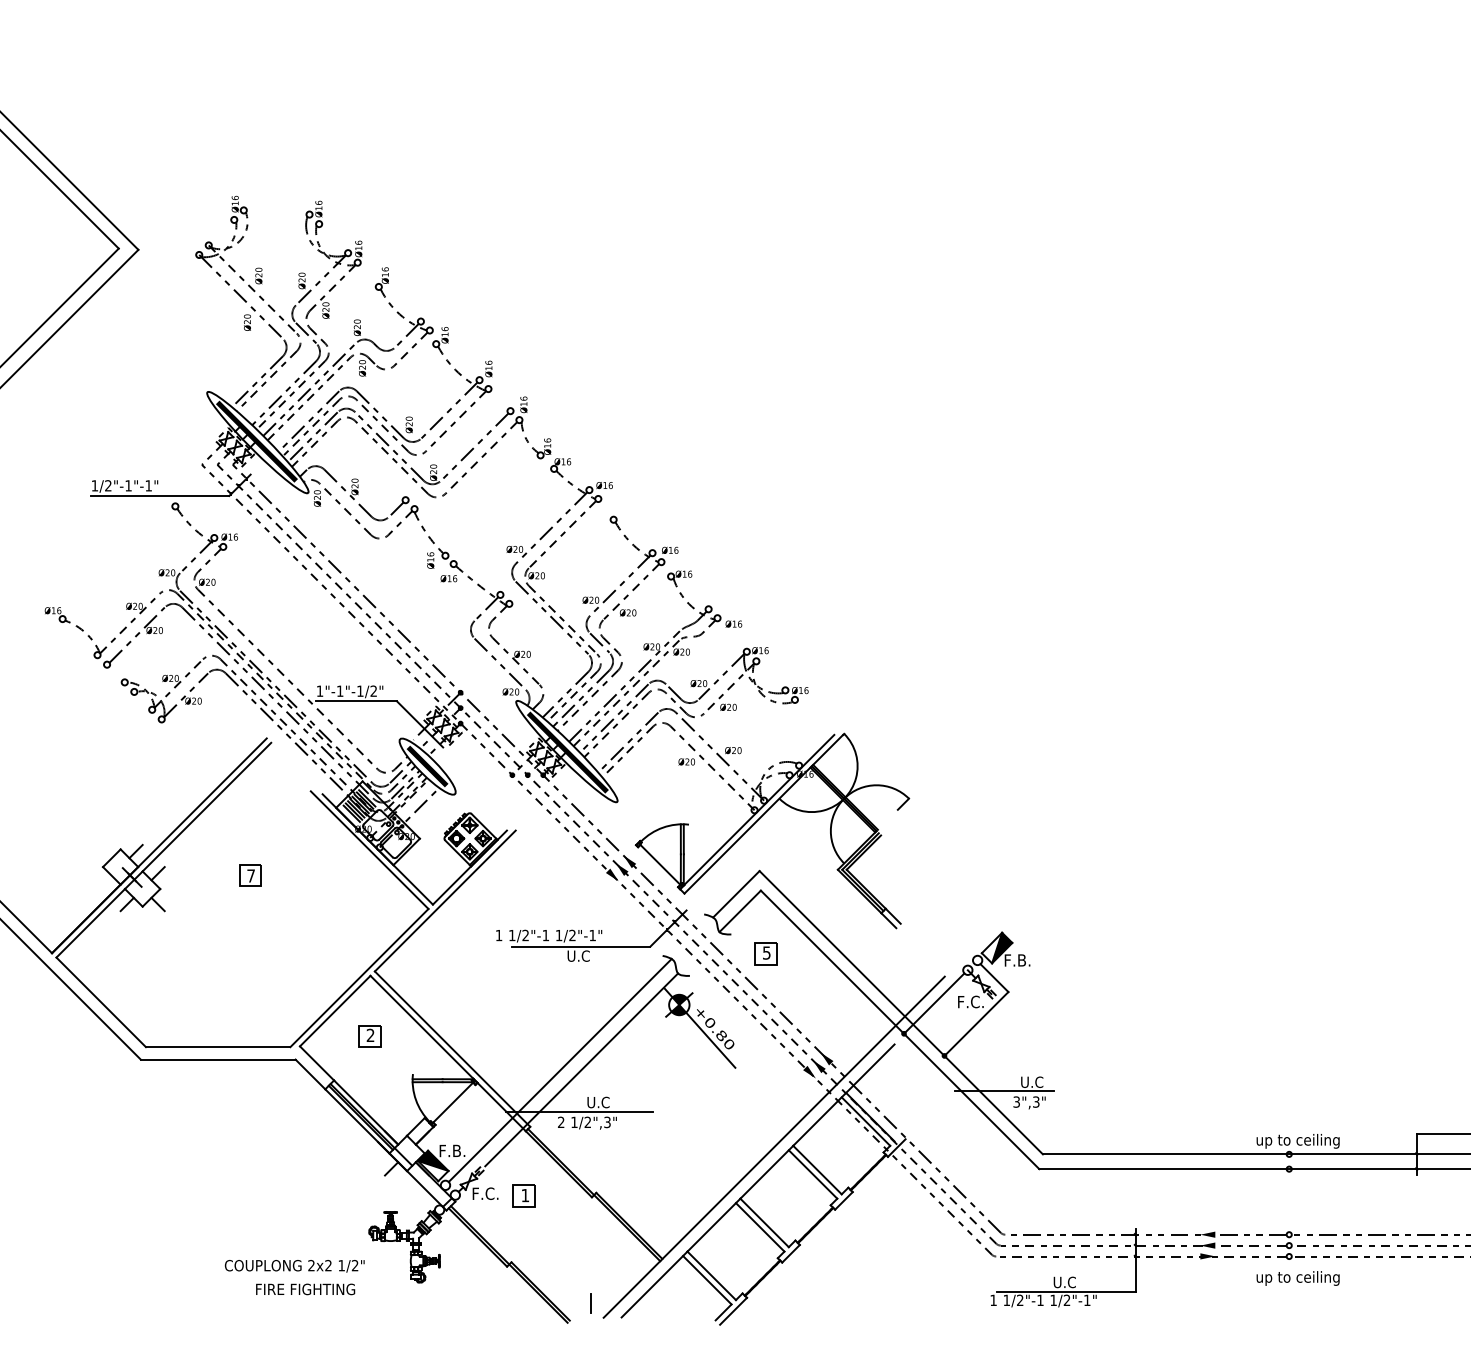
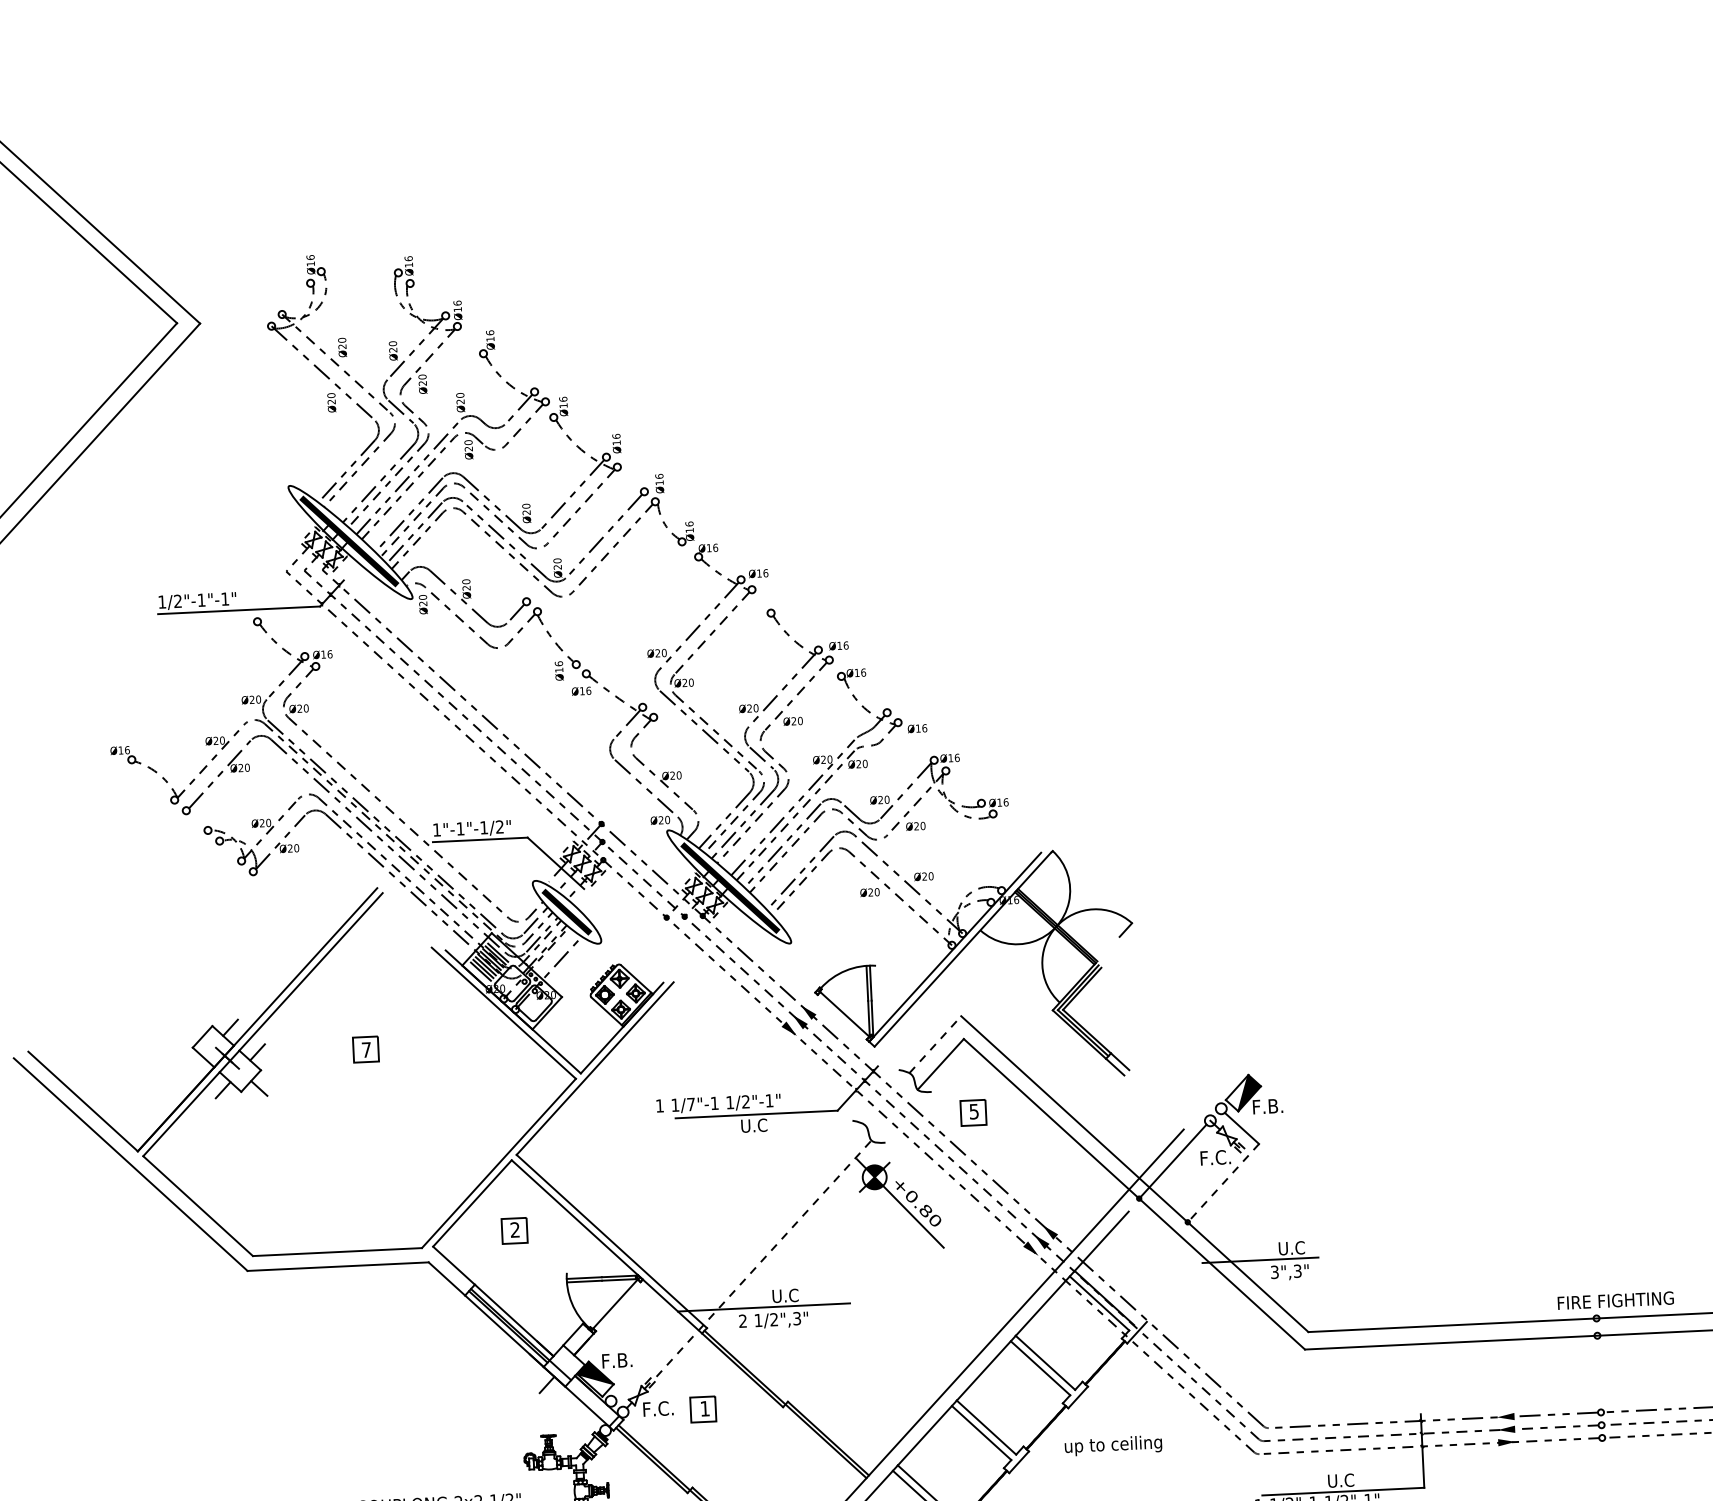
line: (736, 894) -> (935, 1044), solid -> dashed
text: (525, 935) -> (690, 1104), 1/2"-1 -> 1/7"-1
line: (976, 1024) -> (1223, 1183), solid -> dashed
line: (559, 1069) -> (738, 1259), removed
line: (582, 1069) -> (764, 1258), solid -> dashed
text: (1305, 1141) -> (1614, 1302), up to ceiling -> FIRE FIGHTING
text: (1297, 1278) -> (1112, 1445), moved

